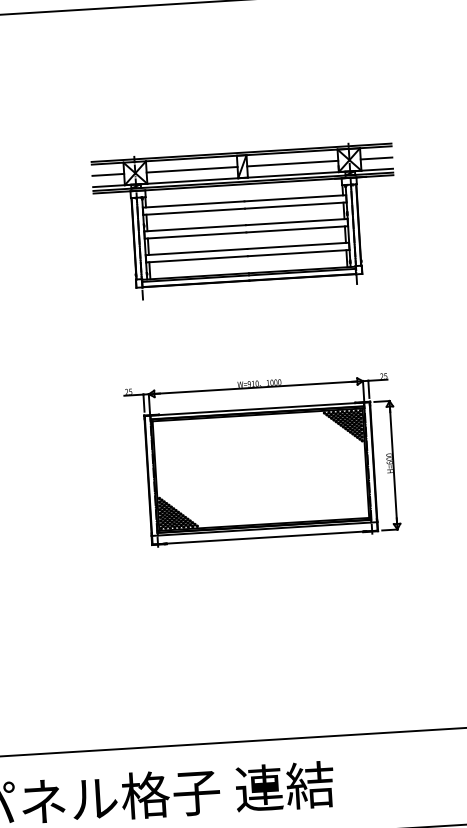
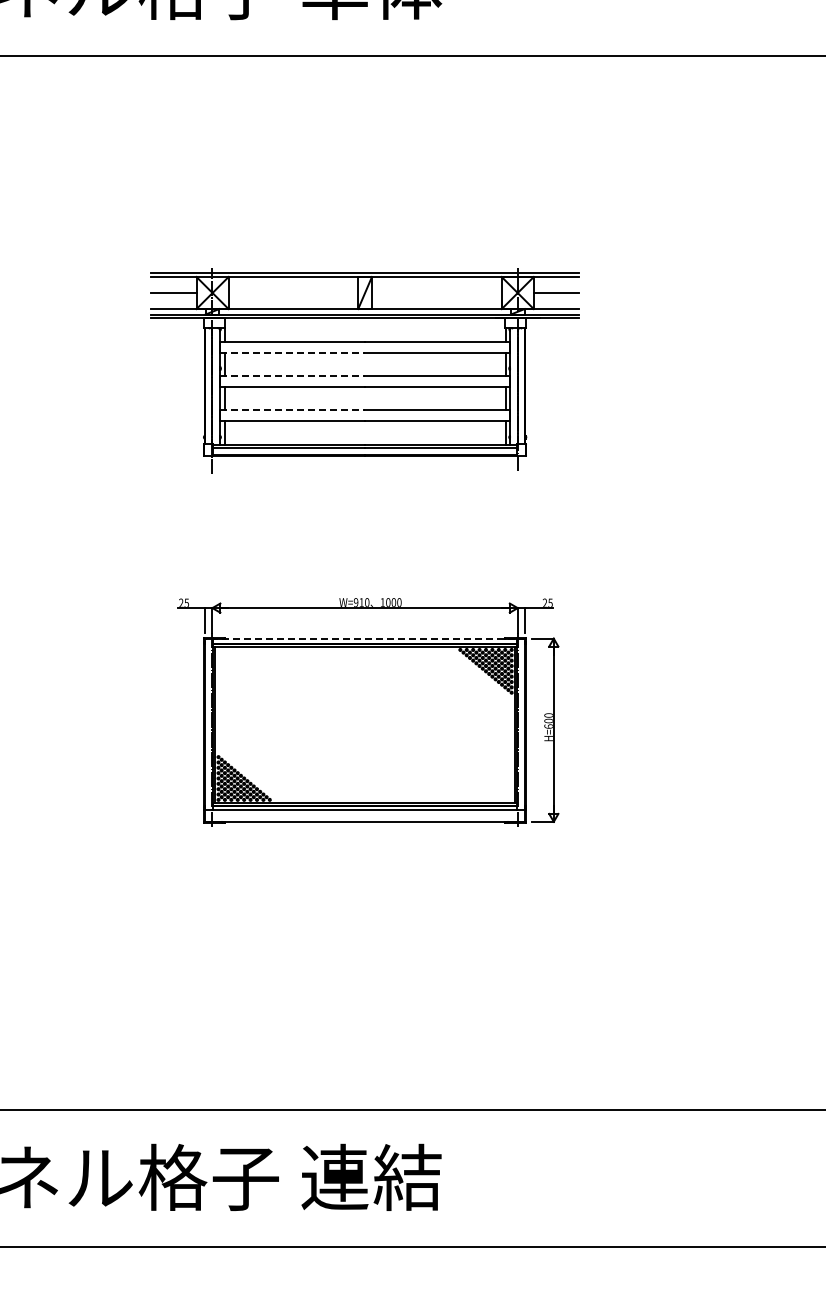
line: (292, 163) -> (436, 293), removed
line: (192, 170) -> (293, 293), removed
line: (194, 211) -> (293, 352), solid -> dashed
line: (195, 228) -> (293, 376), solid -> dashed
line: (197, 252) -> (293, 410), solid -> dashed
line: (257, 408) -> (365, 638), solid -> dashed

